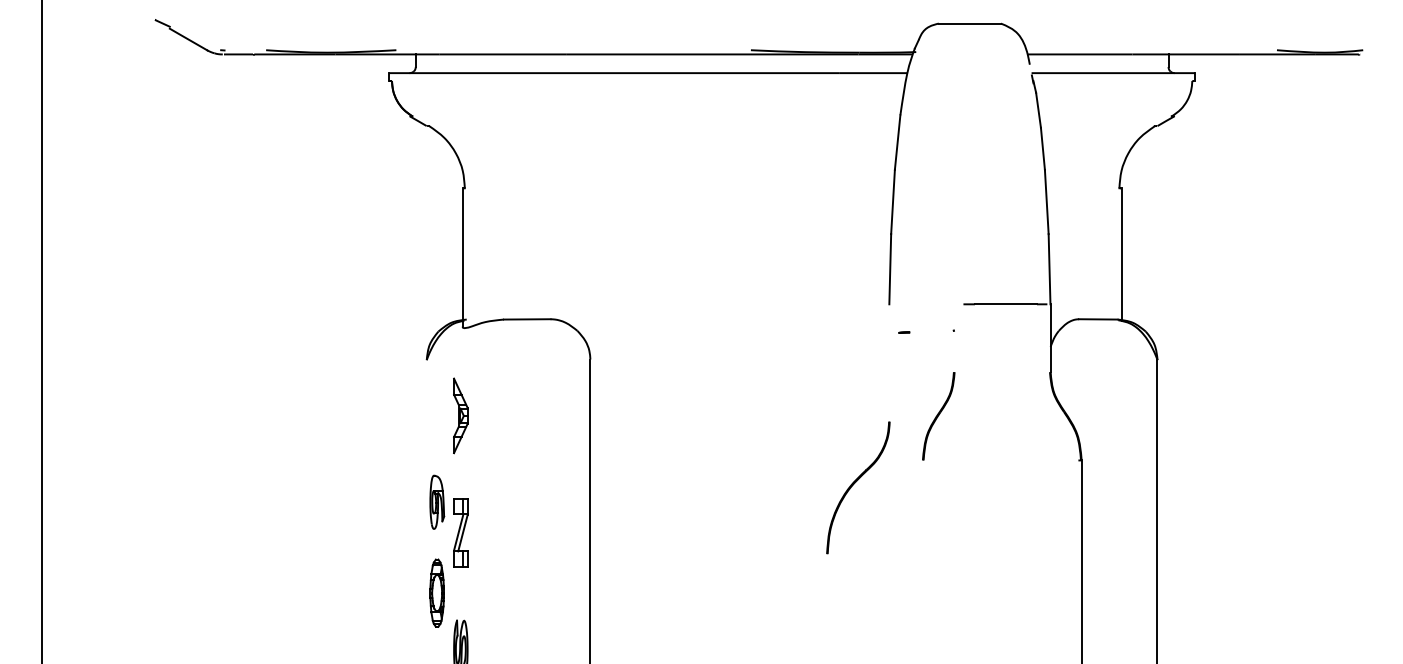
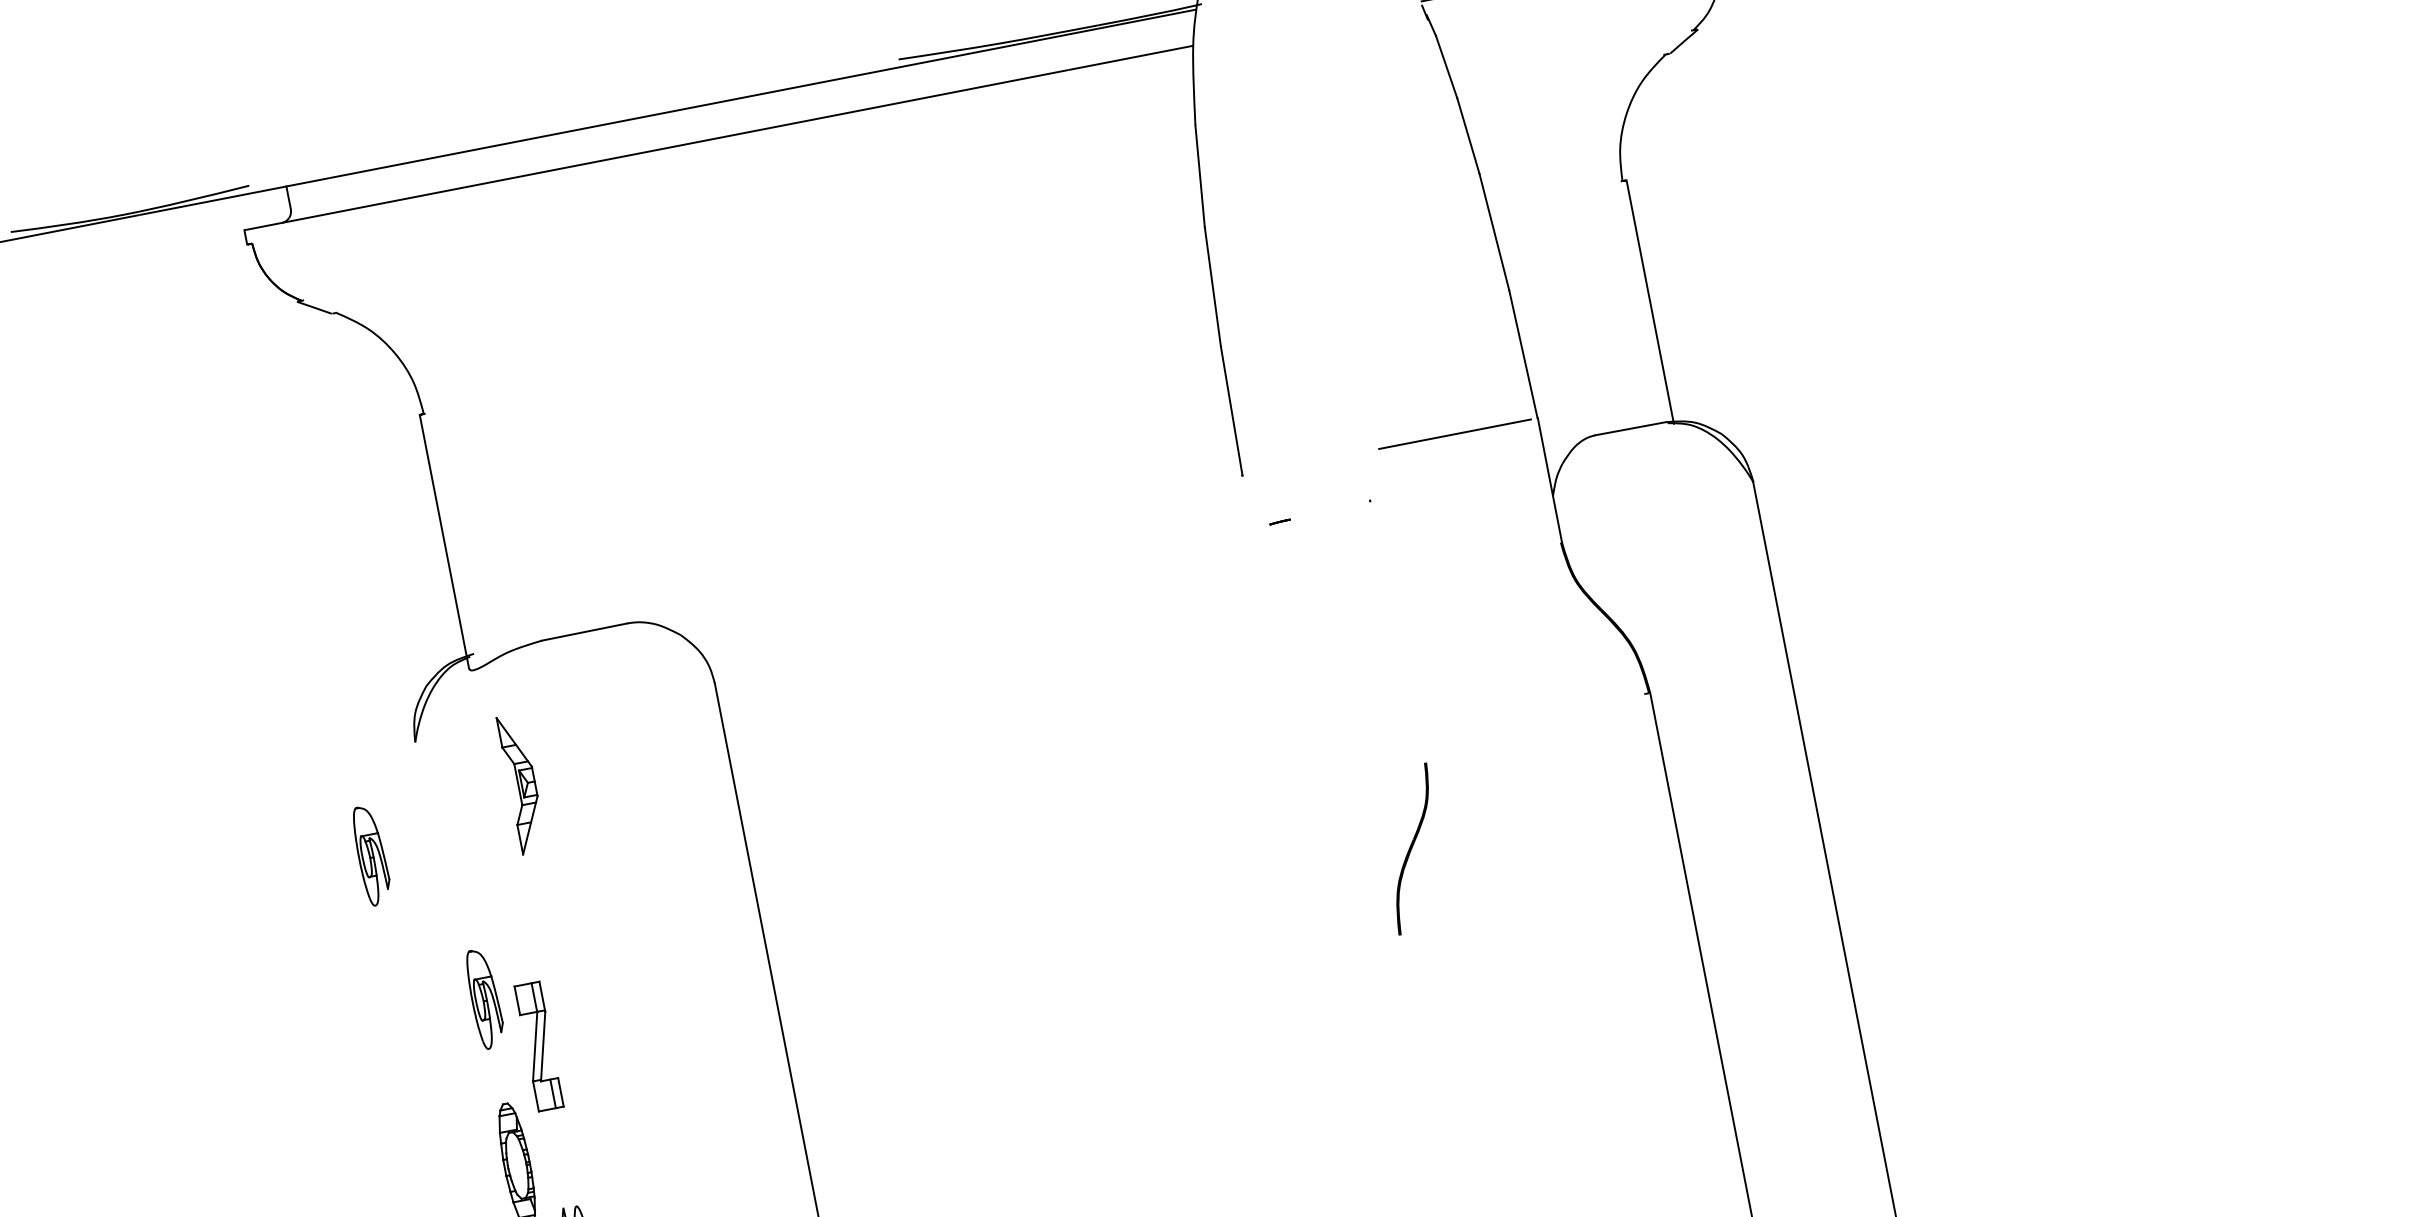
part: (392, 414) -> (371, 854), added
part: (460, 415) -> (521, 783), moved
part: (938, 416) -> (1412, 849), moved
part: (858, 487) -> (1251, 821), removed

